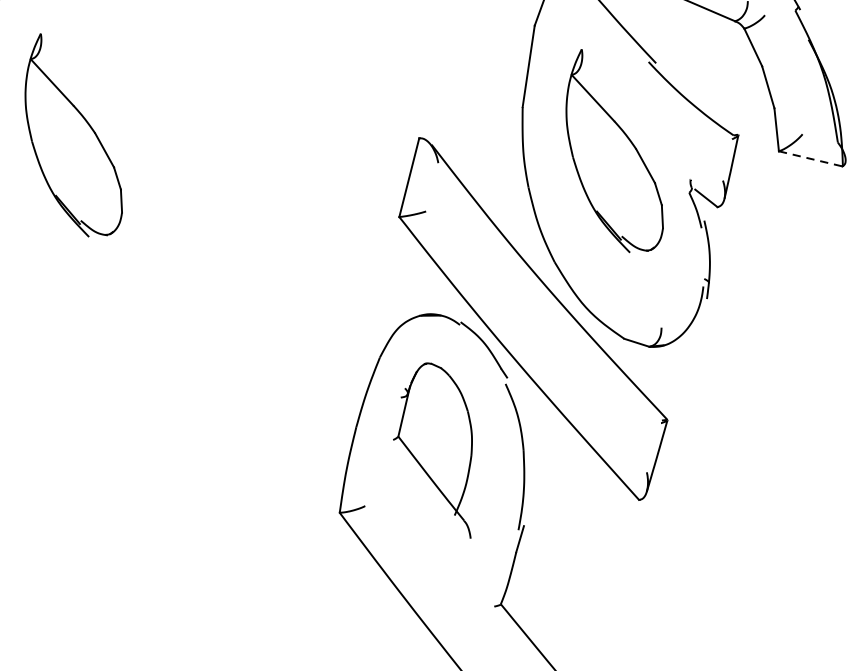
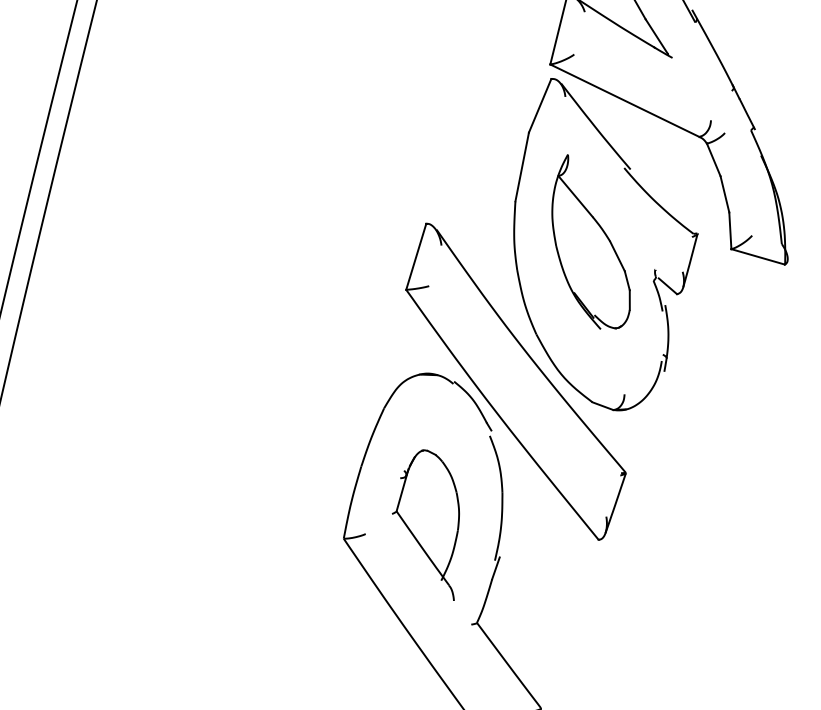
part: (72, 134) -> (131, 206), removed
line: (811, 158) -> (758, 256), dashed -> solid
part: (433, 450) -> (425, 524), moved

